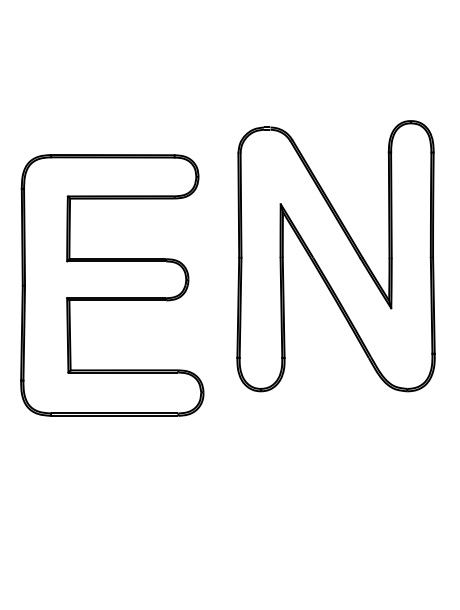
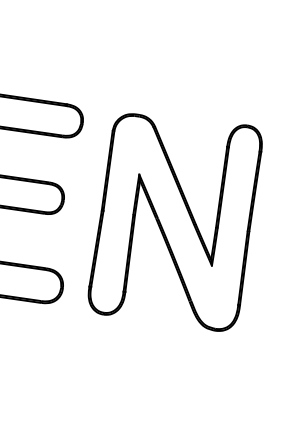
part: (335, 256) -> (175, 220), moved

